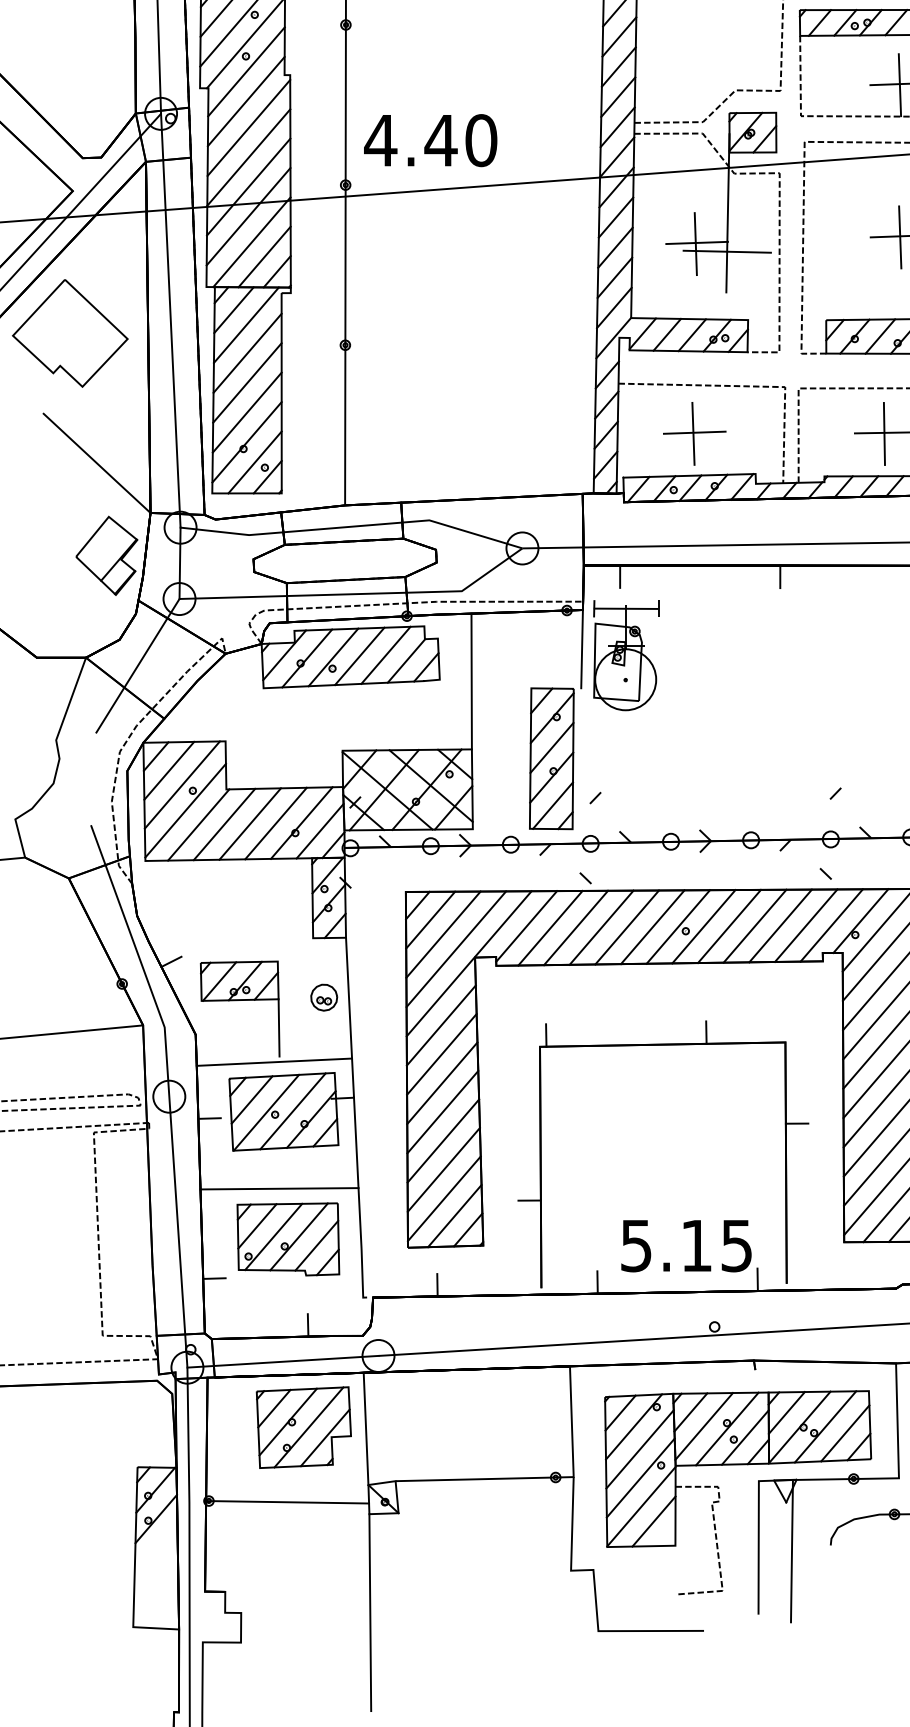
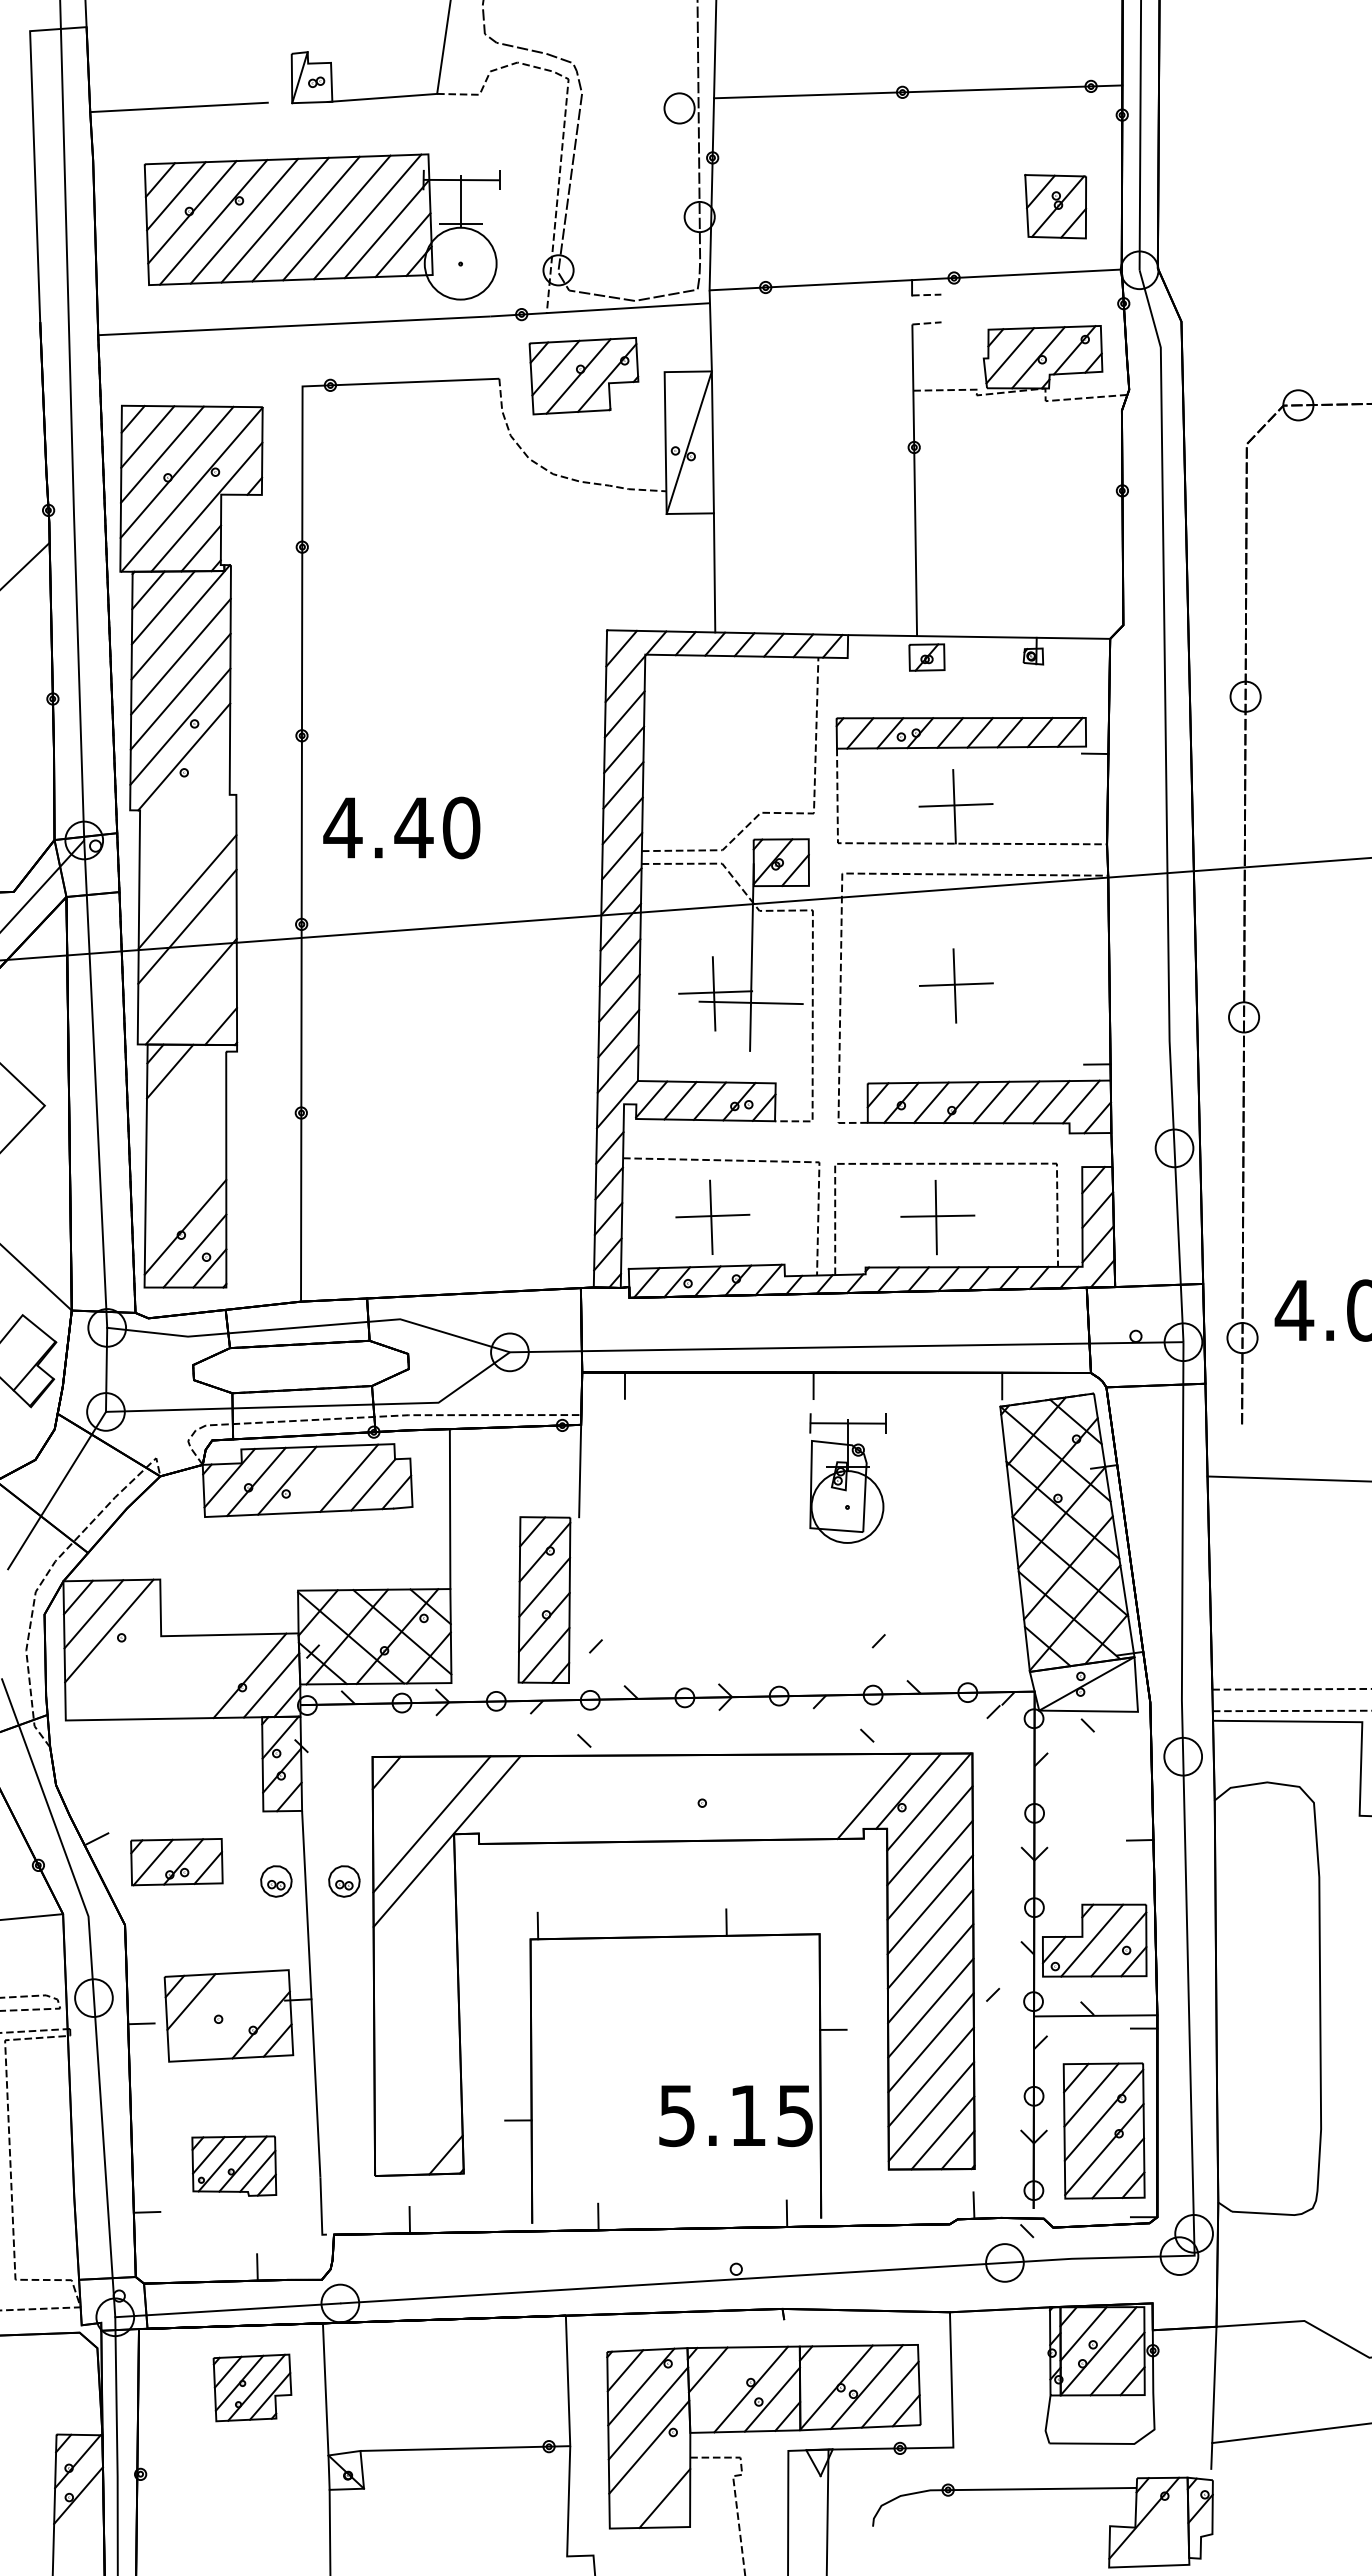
line: (246, 71) -> (184, 790), removed
line: (246, 101) -> (184, 825), removed
line: (248, 127) -> (187, 856), removed
text: (430, 140) -> (401, 827), moved
line: (248, 216) -> (187, 961), removed
line: (264, 256) -> (205, 1008), removed
line: (246, 325) -> (184, 1089), removed
line: (247, 353) -> (186, 1122), removed
line: (247, 383) -> (185, 1157), removed
line: (247, 412) -> (185, 1192), removed
part: (625, 655) -> (847, 1478), moved
line: (359, 656) -> (318, 1479), removed
line: (185, 810) -> (112, 1661), removed
line: (250, 823) -> (189, 1676), removed
line: (275, 823) -> (219, 1676), removed
line: (224, 824) -> (158, 1677), removed
line: (198, 825) -> (128, 1678), removed
line: (430, 919) -> (401, 1789), removed
line: (780, 925) -> (813, 1796), removed
line: (805, 925) -> (843, 1796), removed
line: (526, 926) -> (514, 1797), removed
line: (678, 926) -> (693, 1797), removed
line: (703, 926) -> (723, 1797), removed
line: (729, 926) -> (753, 1797), removed
line: (754, 926) -> (783, 1797), removed
line: (601, 927) -> (602, 1798), removed
line: (626, 927) -> (632, 1798), removed
line: (652, 927) -> (663, 1798), removed
line: (550, 928) -> (542, 1799), removed
line: (575, 928) -> (572, 1799), removed
line: (443, 934) -> (416, 1807), removed
part: (382, 997) -> (344, 1881), added
line: (440, 1025) -> (413, 1914), removed
line: (278, 1027) -> (222, 1916), removed
line: (441, 1053) -> (414, 1947), removed
line: (274, 1062) -> (217, 1957), removed
line: (442, 1083) -> (415, 1982), removed
line: (292, 1111) -> (239, 2015), removed
line: (442, 1111) -> (415, 2015), removed
line: (265, 1112) -> (207, 2016), removed
line: (443, 1141) -> (416, 2050), removed
line: (443, 1170) -> (416, 2084), removed
line: (279, 1188) -> (223, 2106), removed
line: (444, 1198) -> (417, 2118), removed
line: (454, 1215) -> (429, 2138), removed
part: (288, 1238) -> (234, 2165), size x0.7
text: (685, 1246) -> (735, 2116), moved
line: (787, 1412) -> (821, 2370), removed
line: (703, 1426) -> (723, 2386), removed
part: (303, 1427) -> (252, 2387), size x0.7
line: (287, 1501) -> (233, 2475), removed
line: (640, 1506) -> (649, 2480), removed

